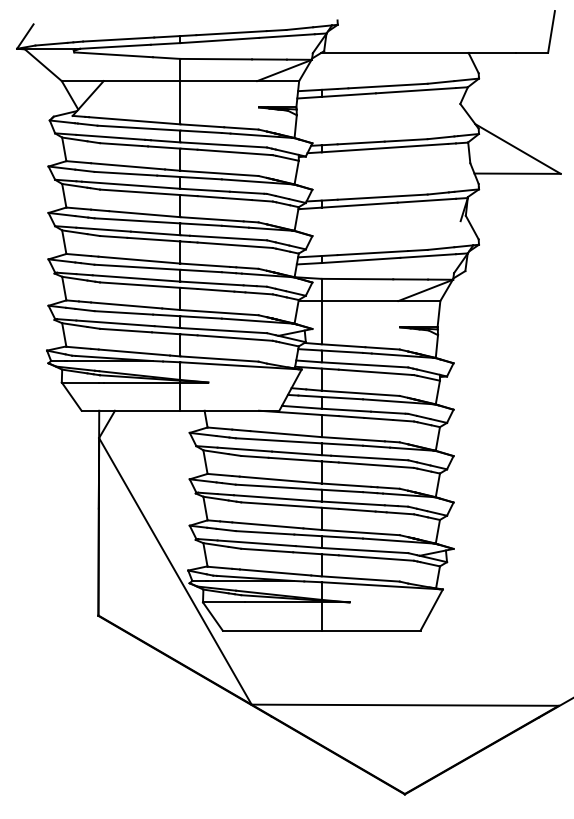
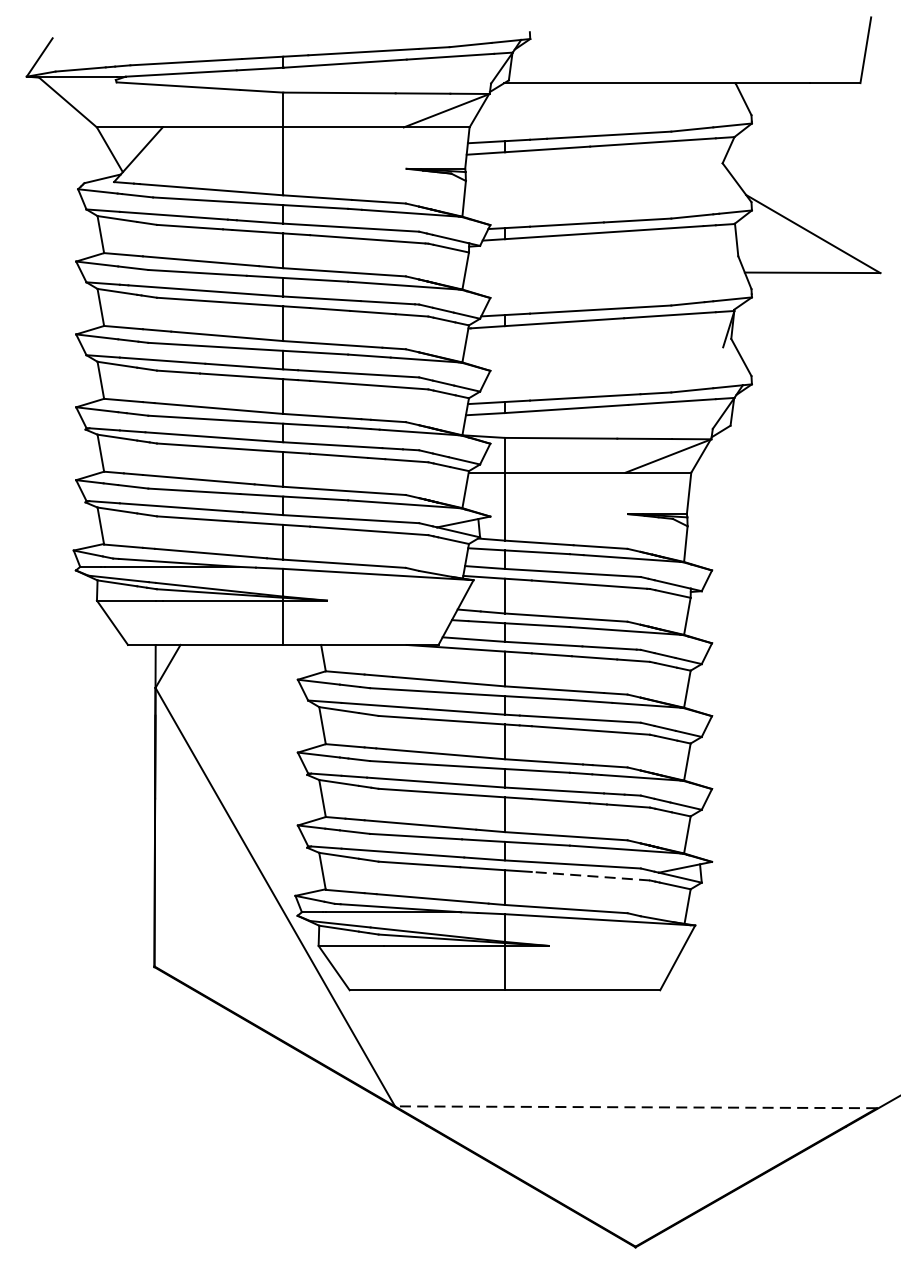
line: (376, 558) -> (591, 876), solid -> dashed
line: (405, 705) -> (636, 1107), solid -> dashed

